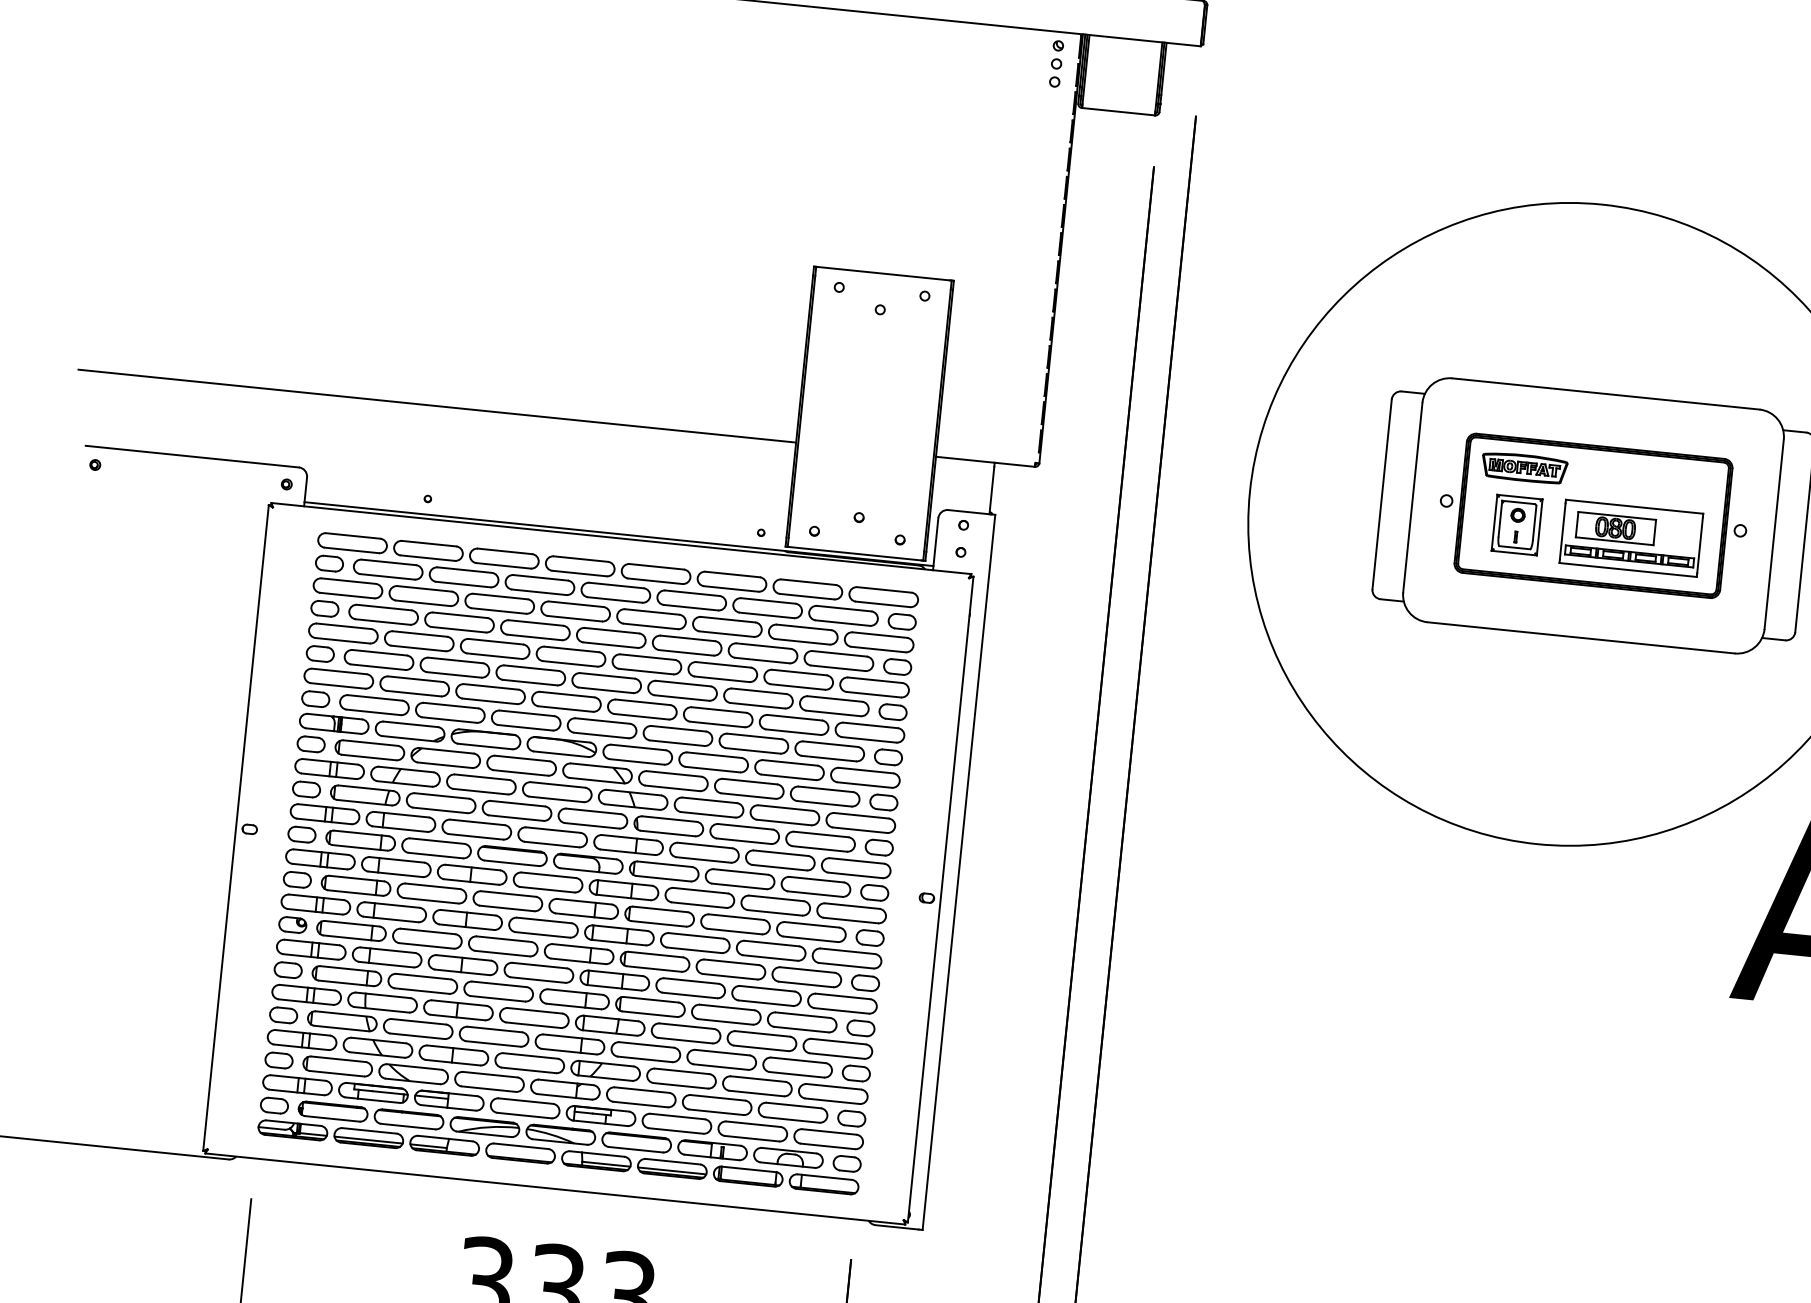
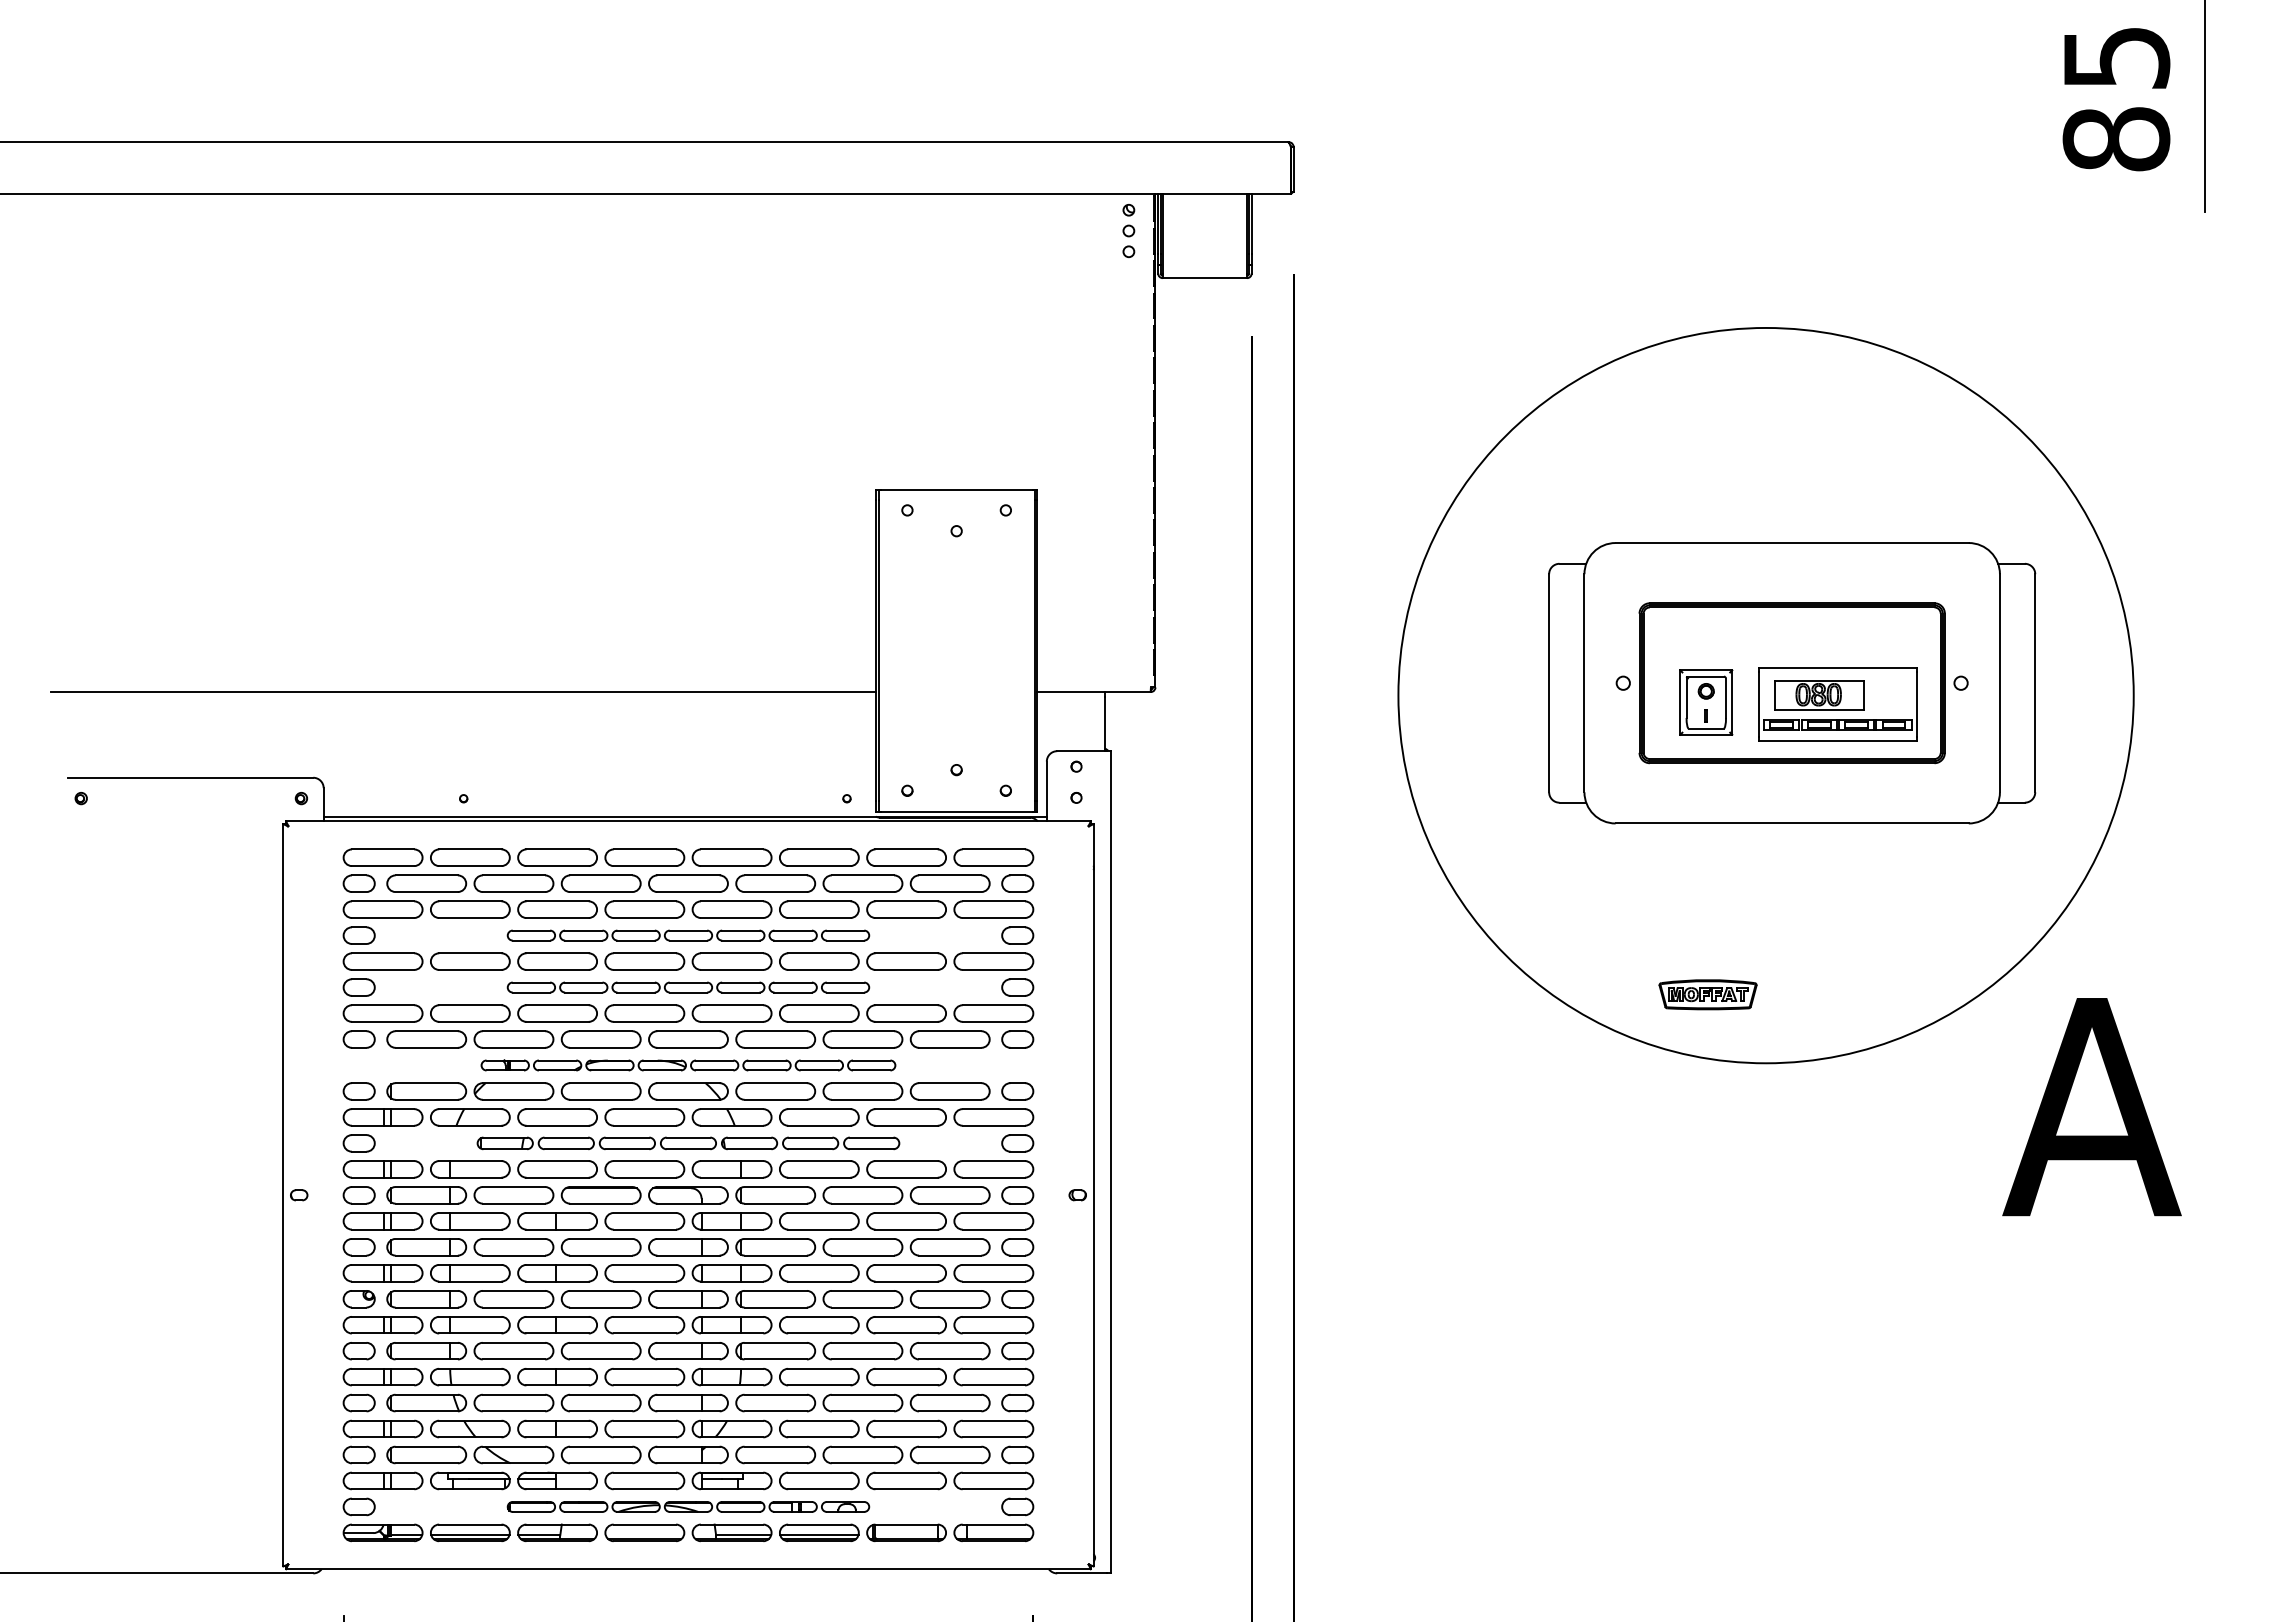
part: (1523, 467) -> (1707, 994), moved
part: (611, 637) -> (688, 935), size x0.6
part: (606, 683) -> (688, 987), size x0.6
part: (599, 750) -> (688, 1065), size x0.6
part: (592, 818) -> (688, 1143), size x0.7
part: (560, 1134) -> (688, 1506), size x0.6

